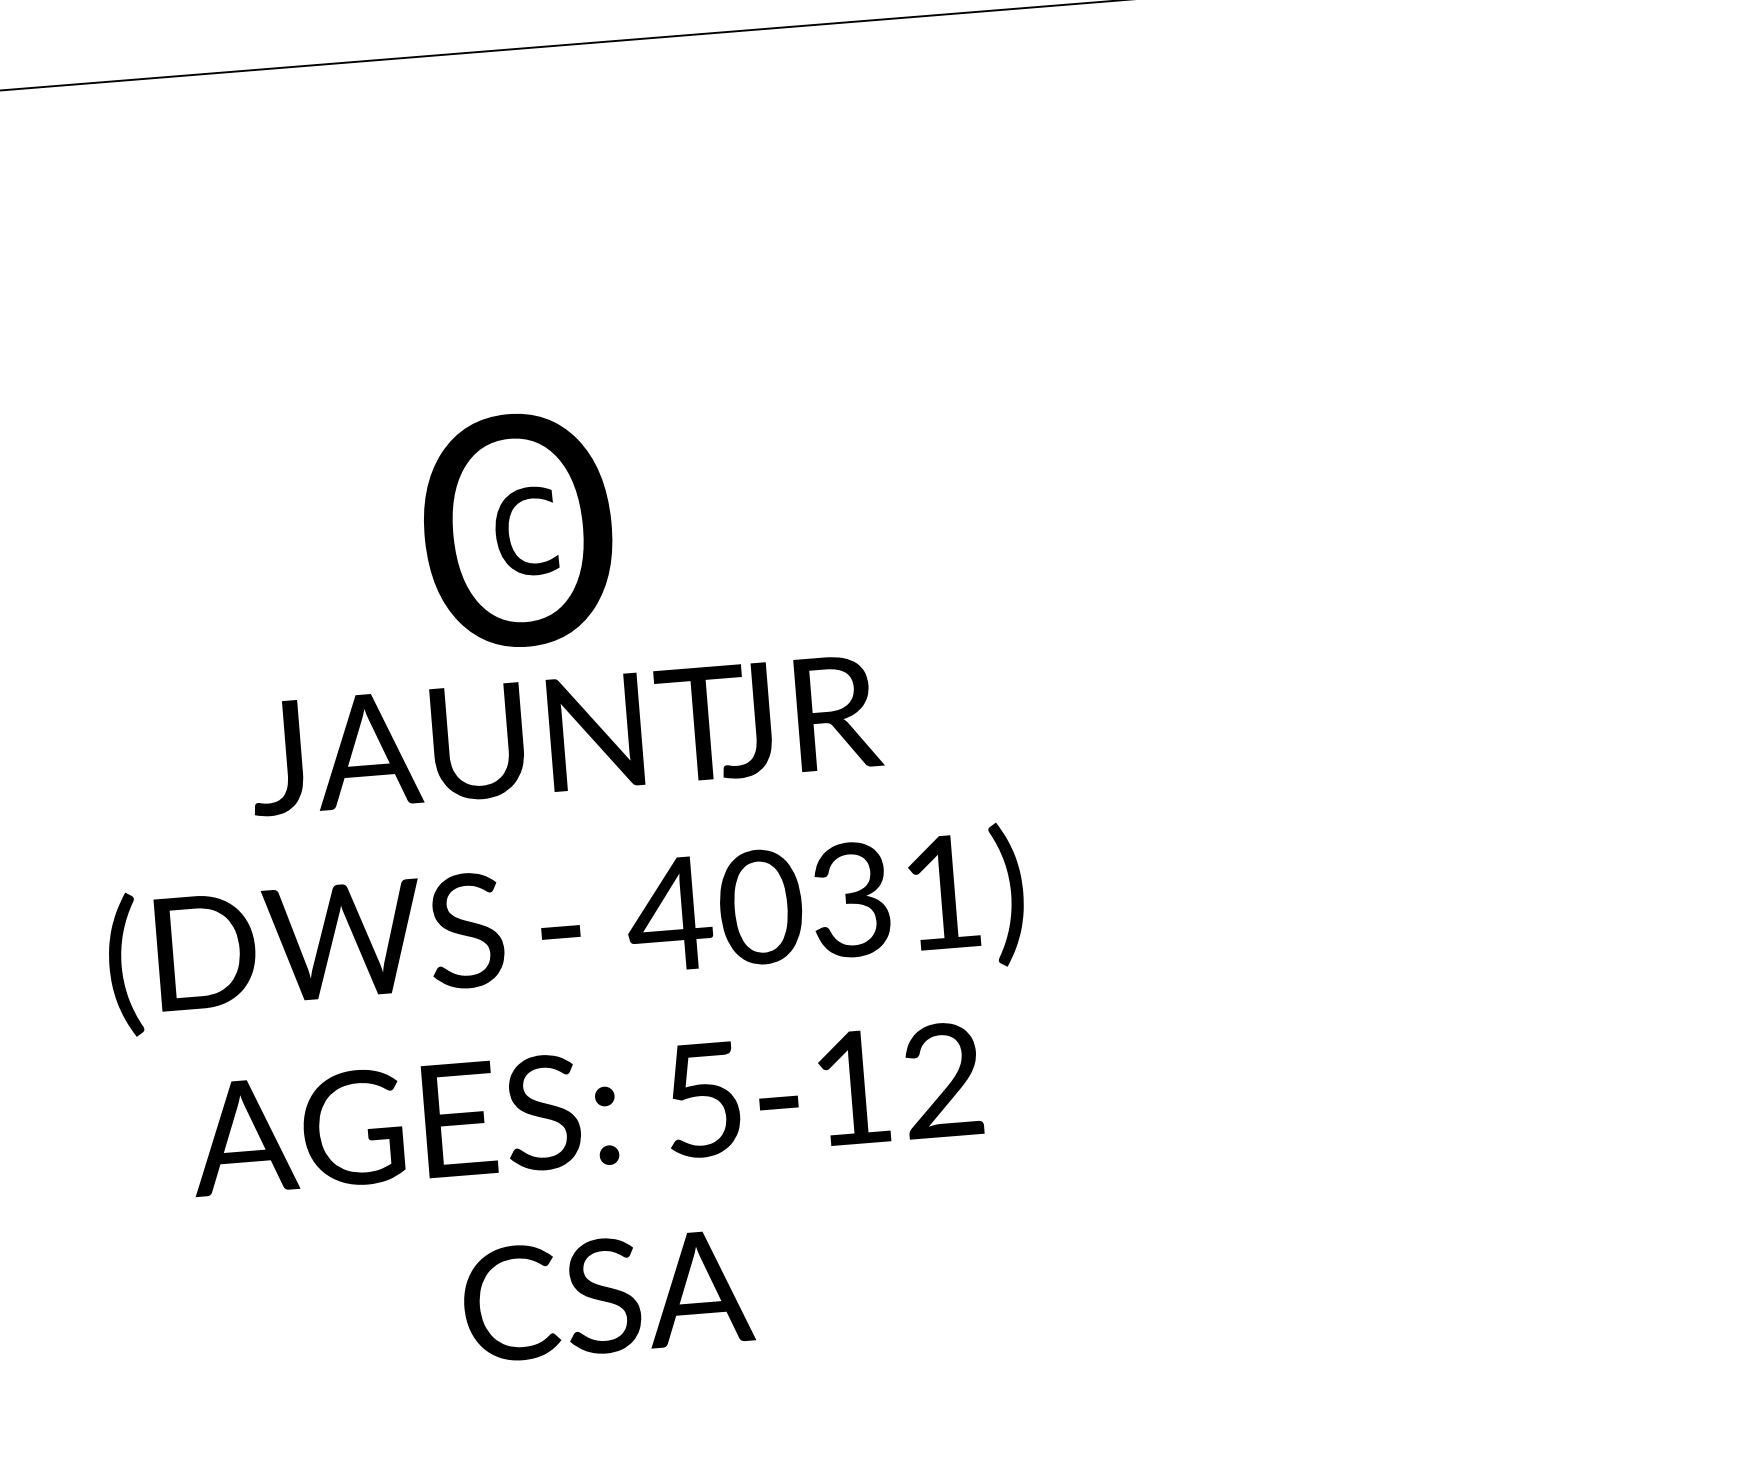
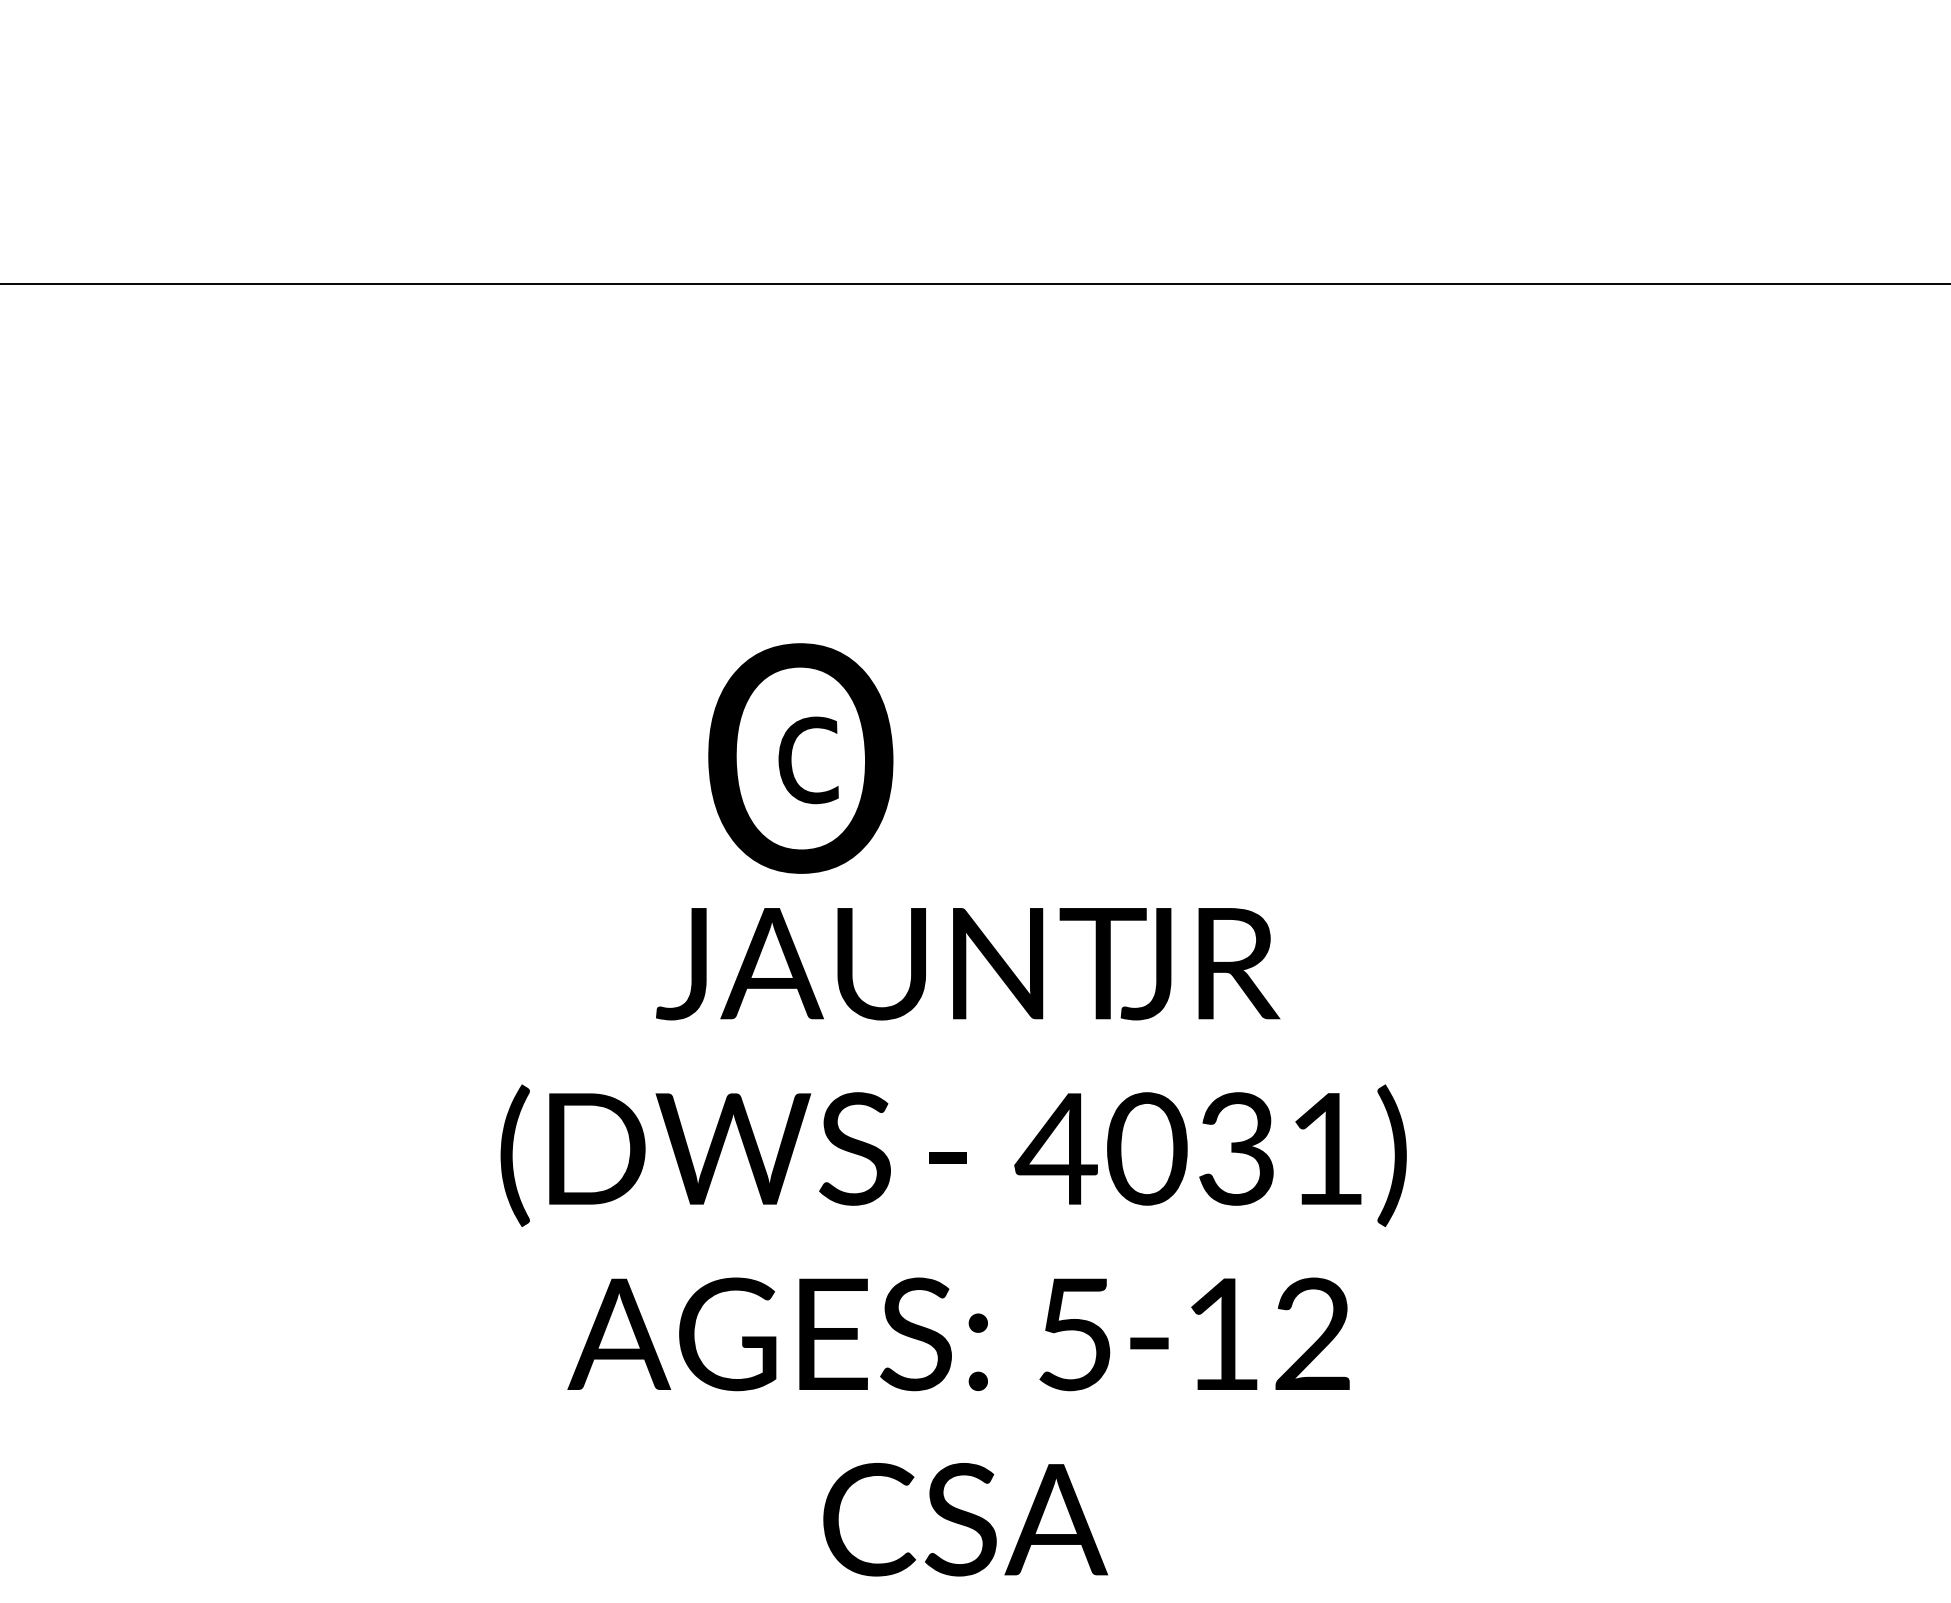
text: (573, 1017) -> (953, 1242), moved

